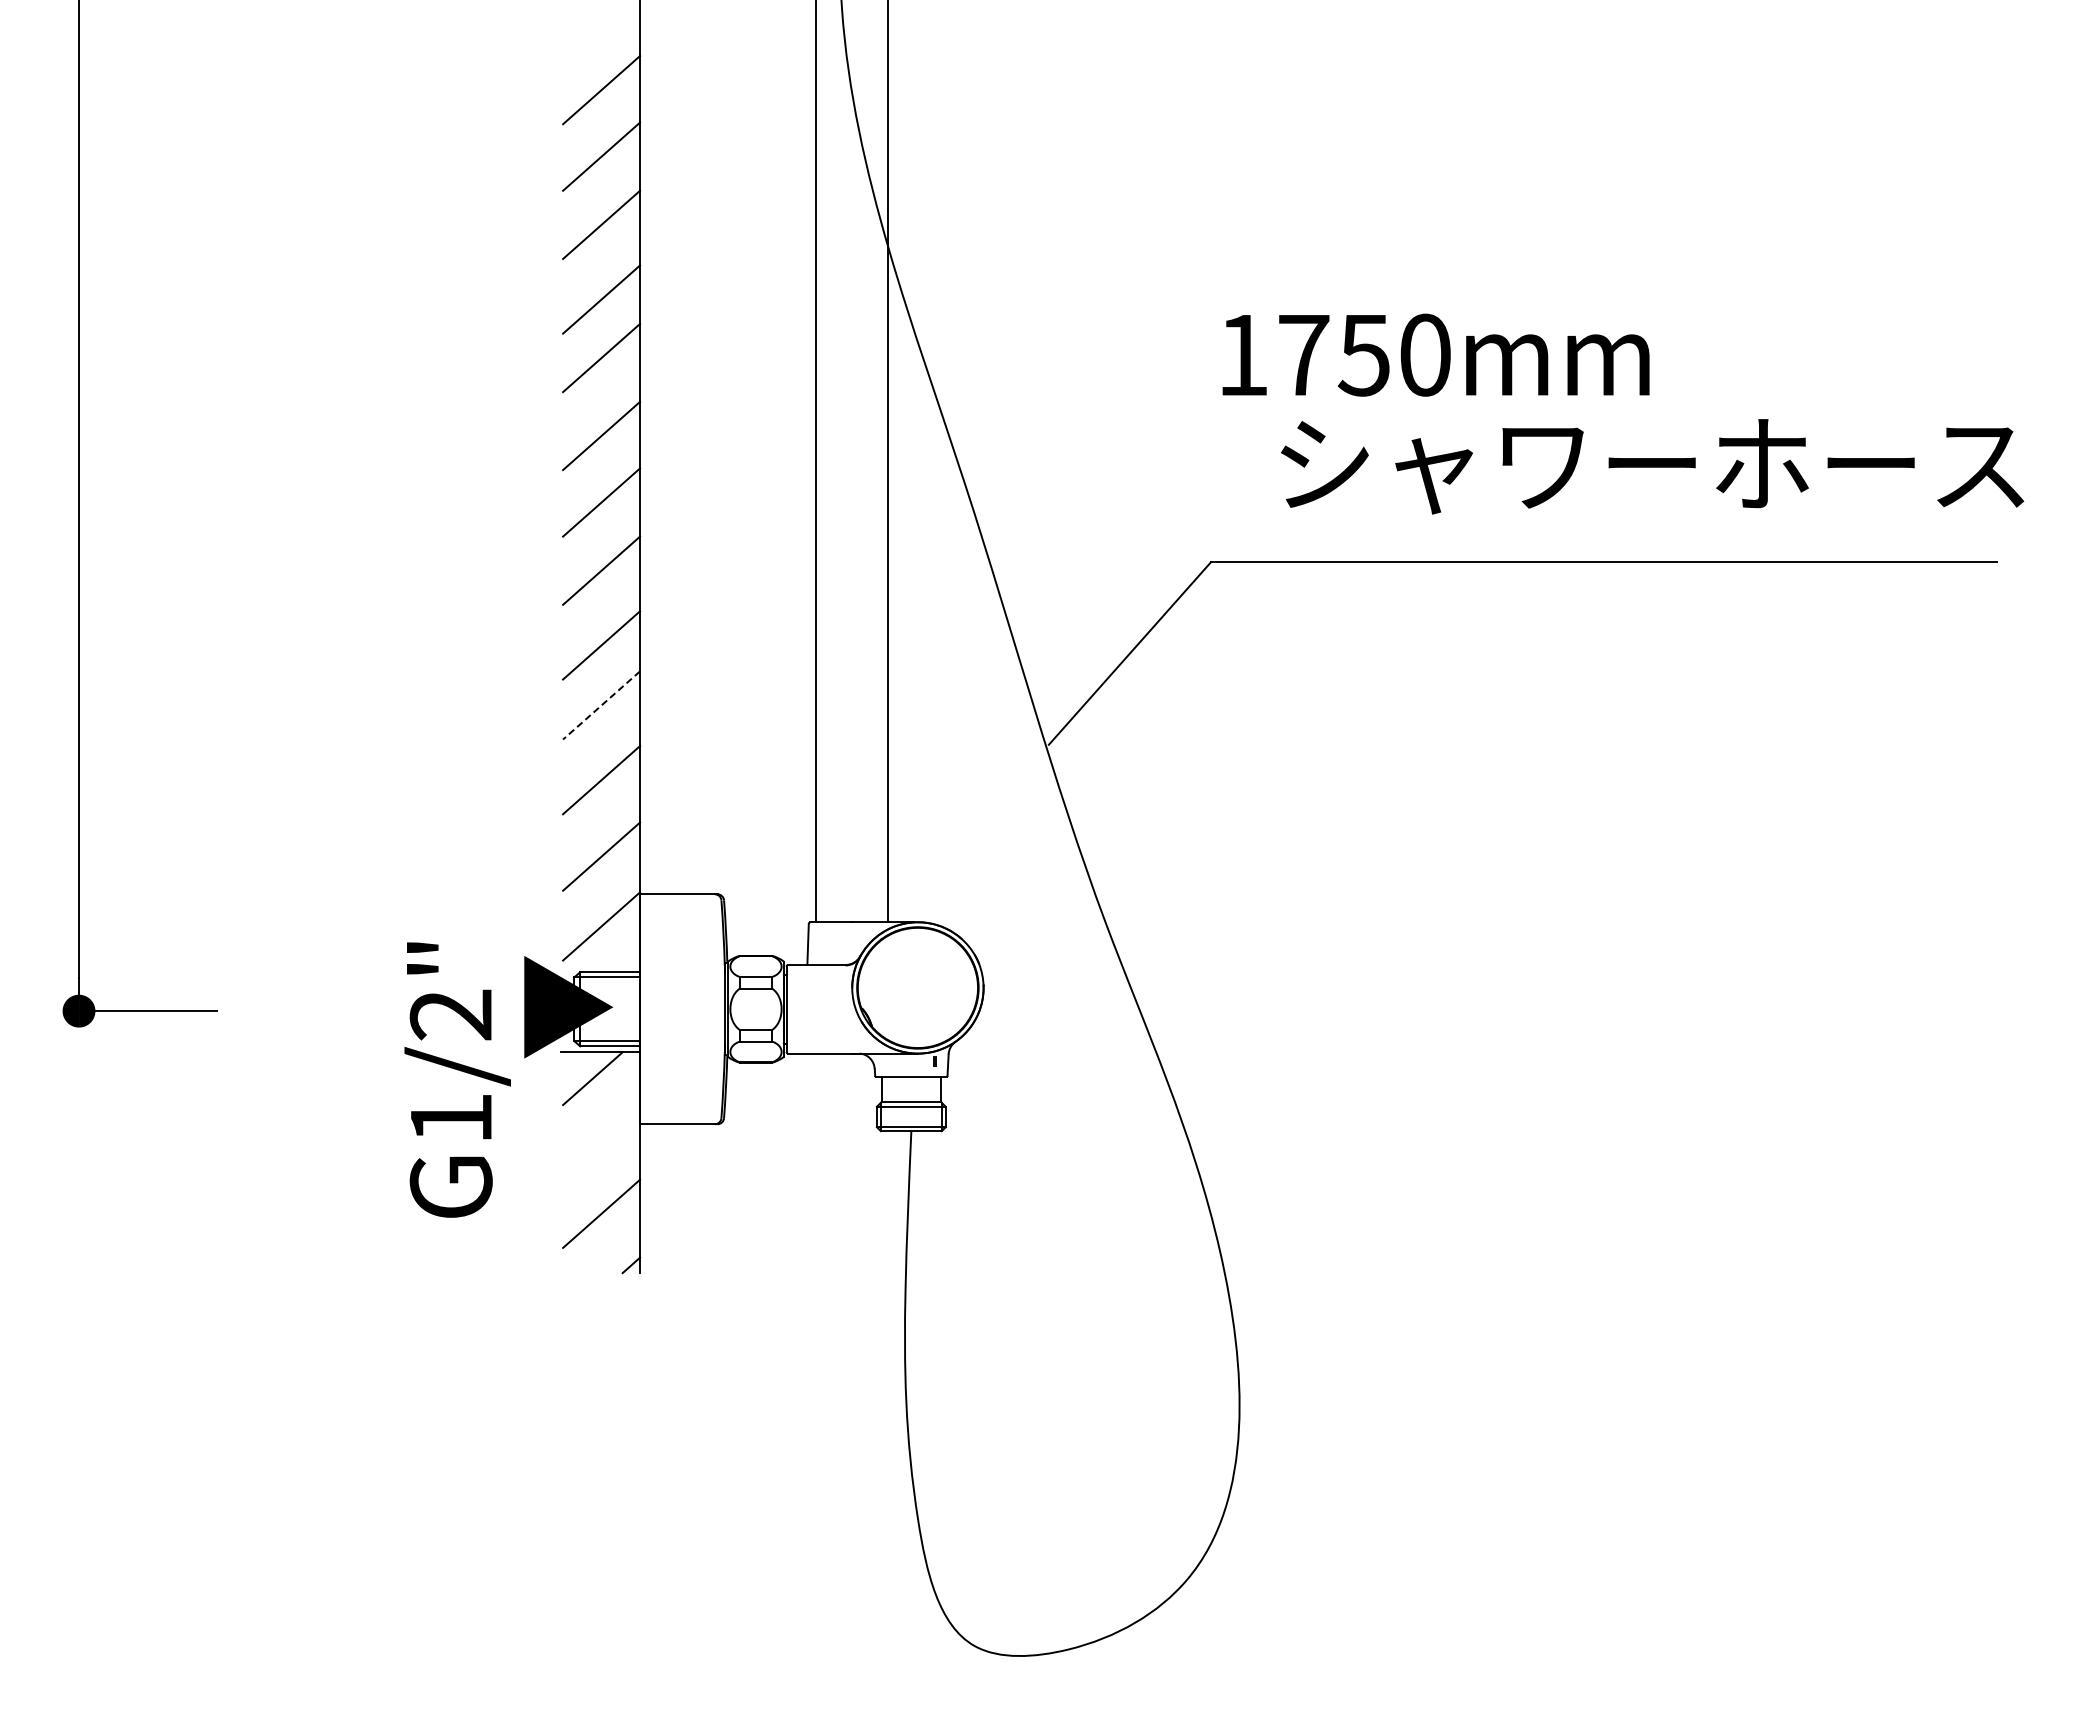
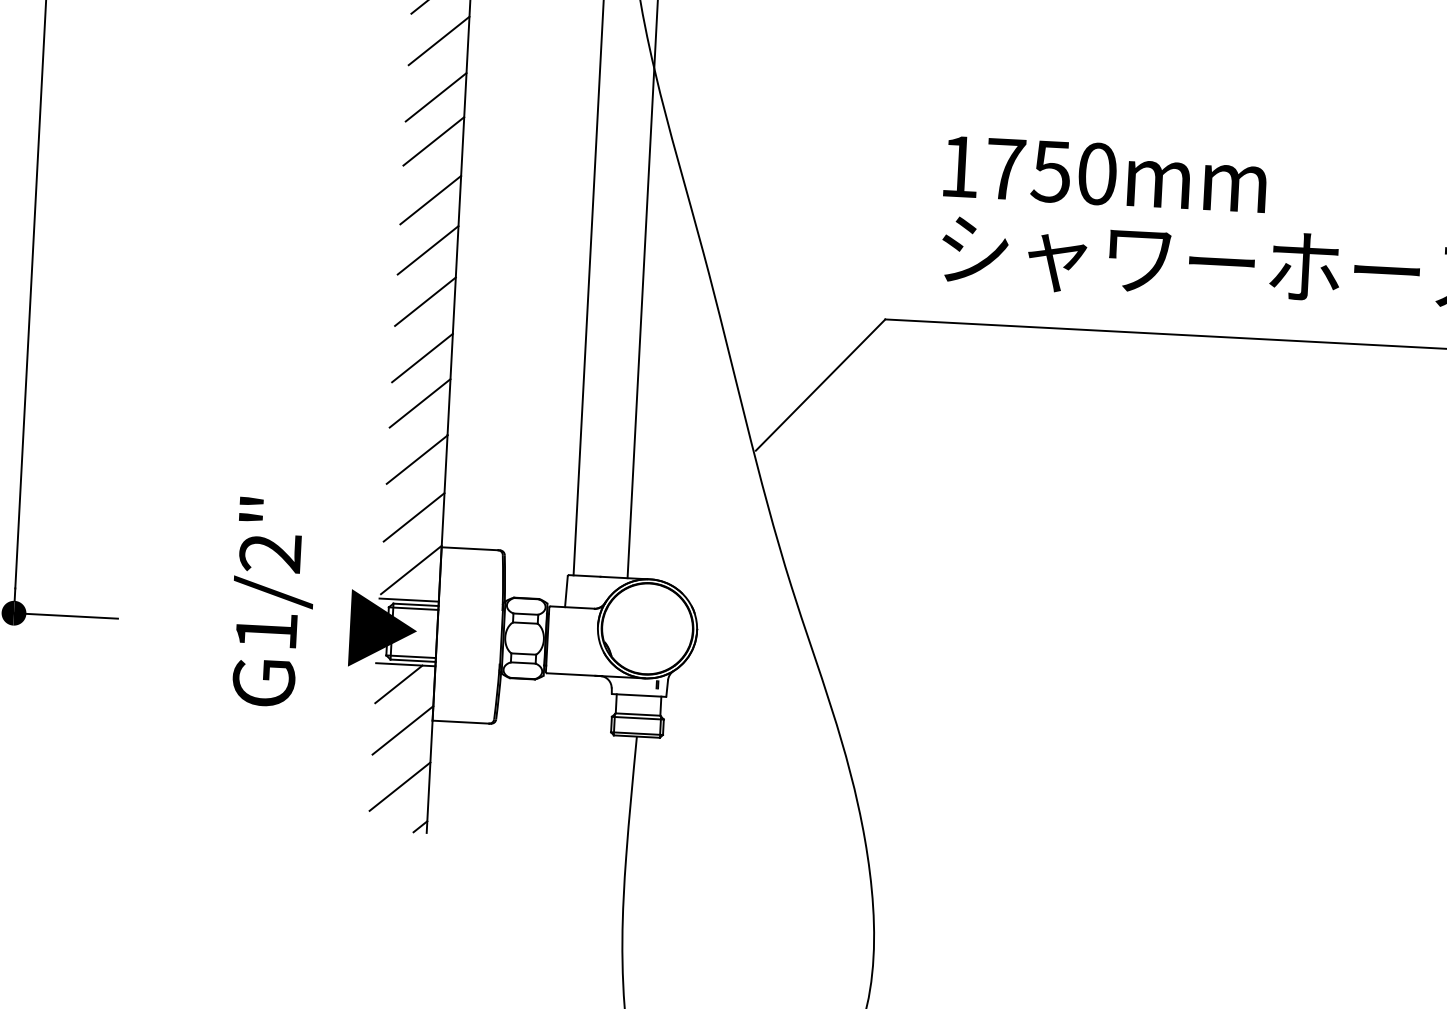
text: (1435, 354) -> (1105, 173), moved
line: (601, 705) -> (420, 403), dashed -> solid
line: (600, 966) -> (409, 600), added
text: (457, 1079) -> (272, 602), moved
line: (601, 1139) -> (402, 730), added

